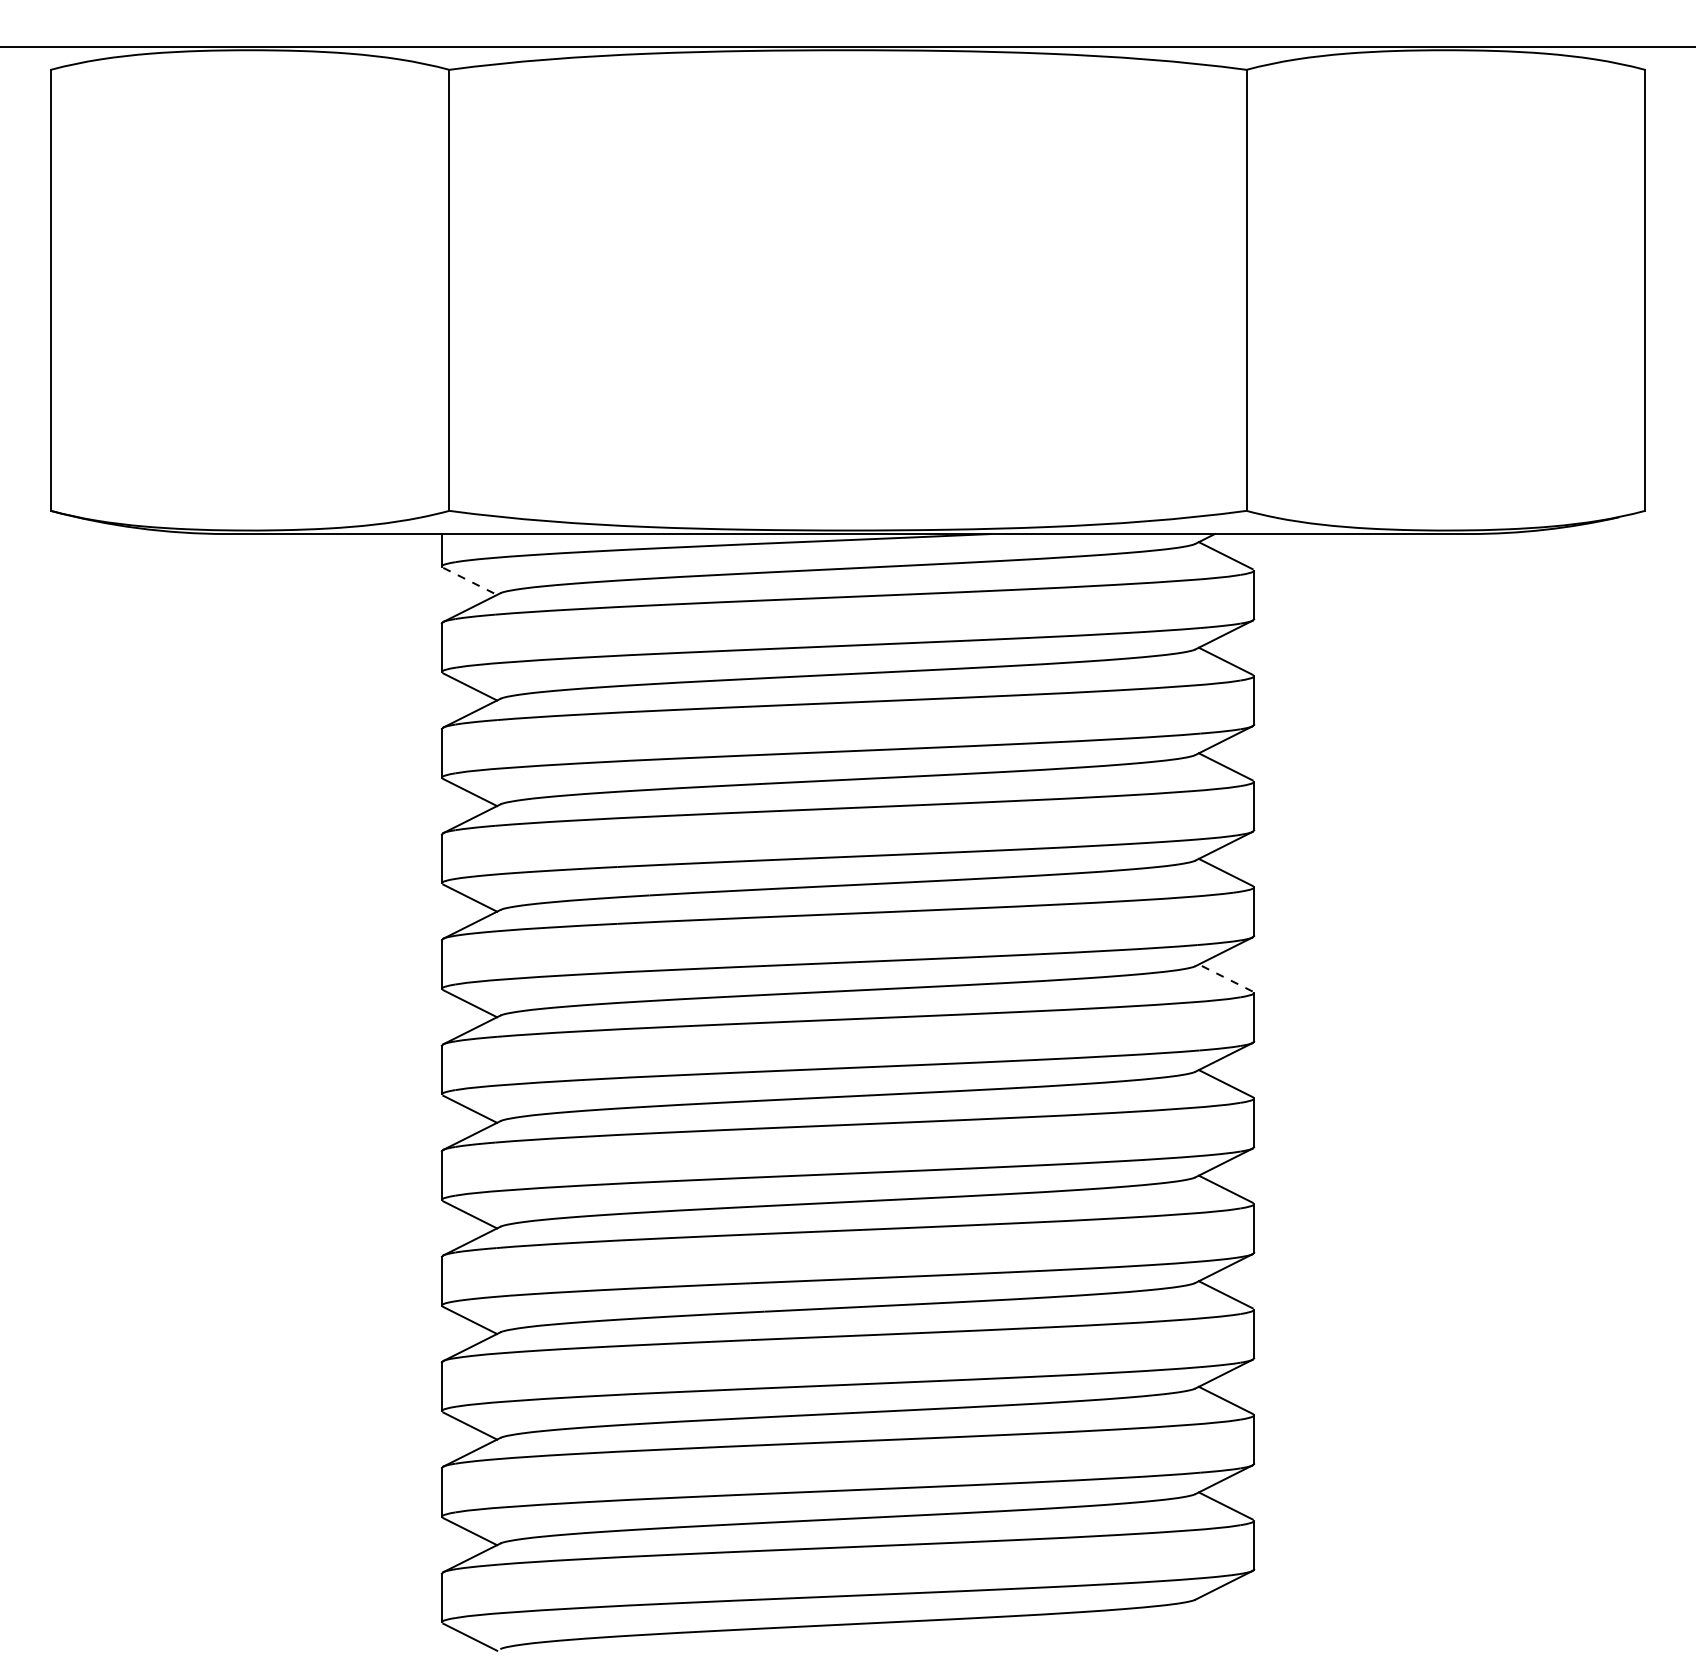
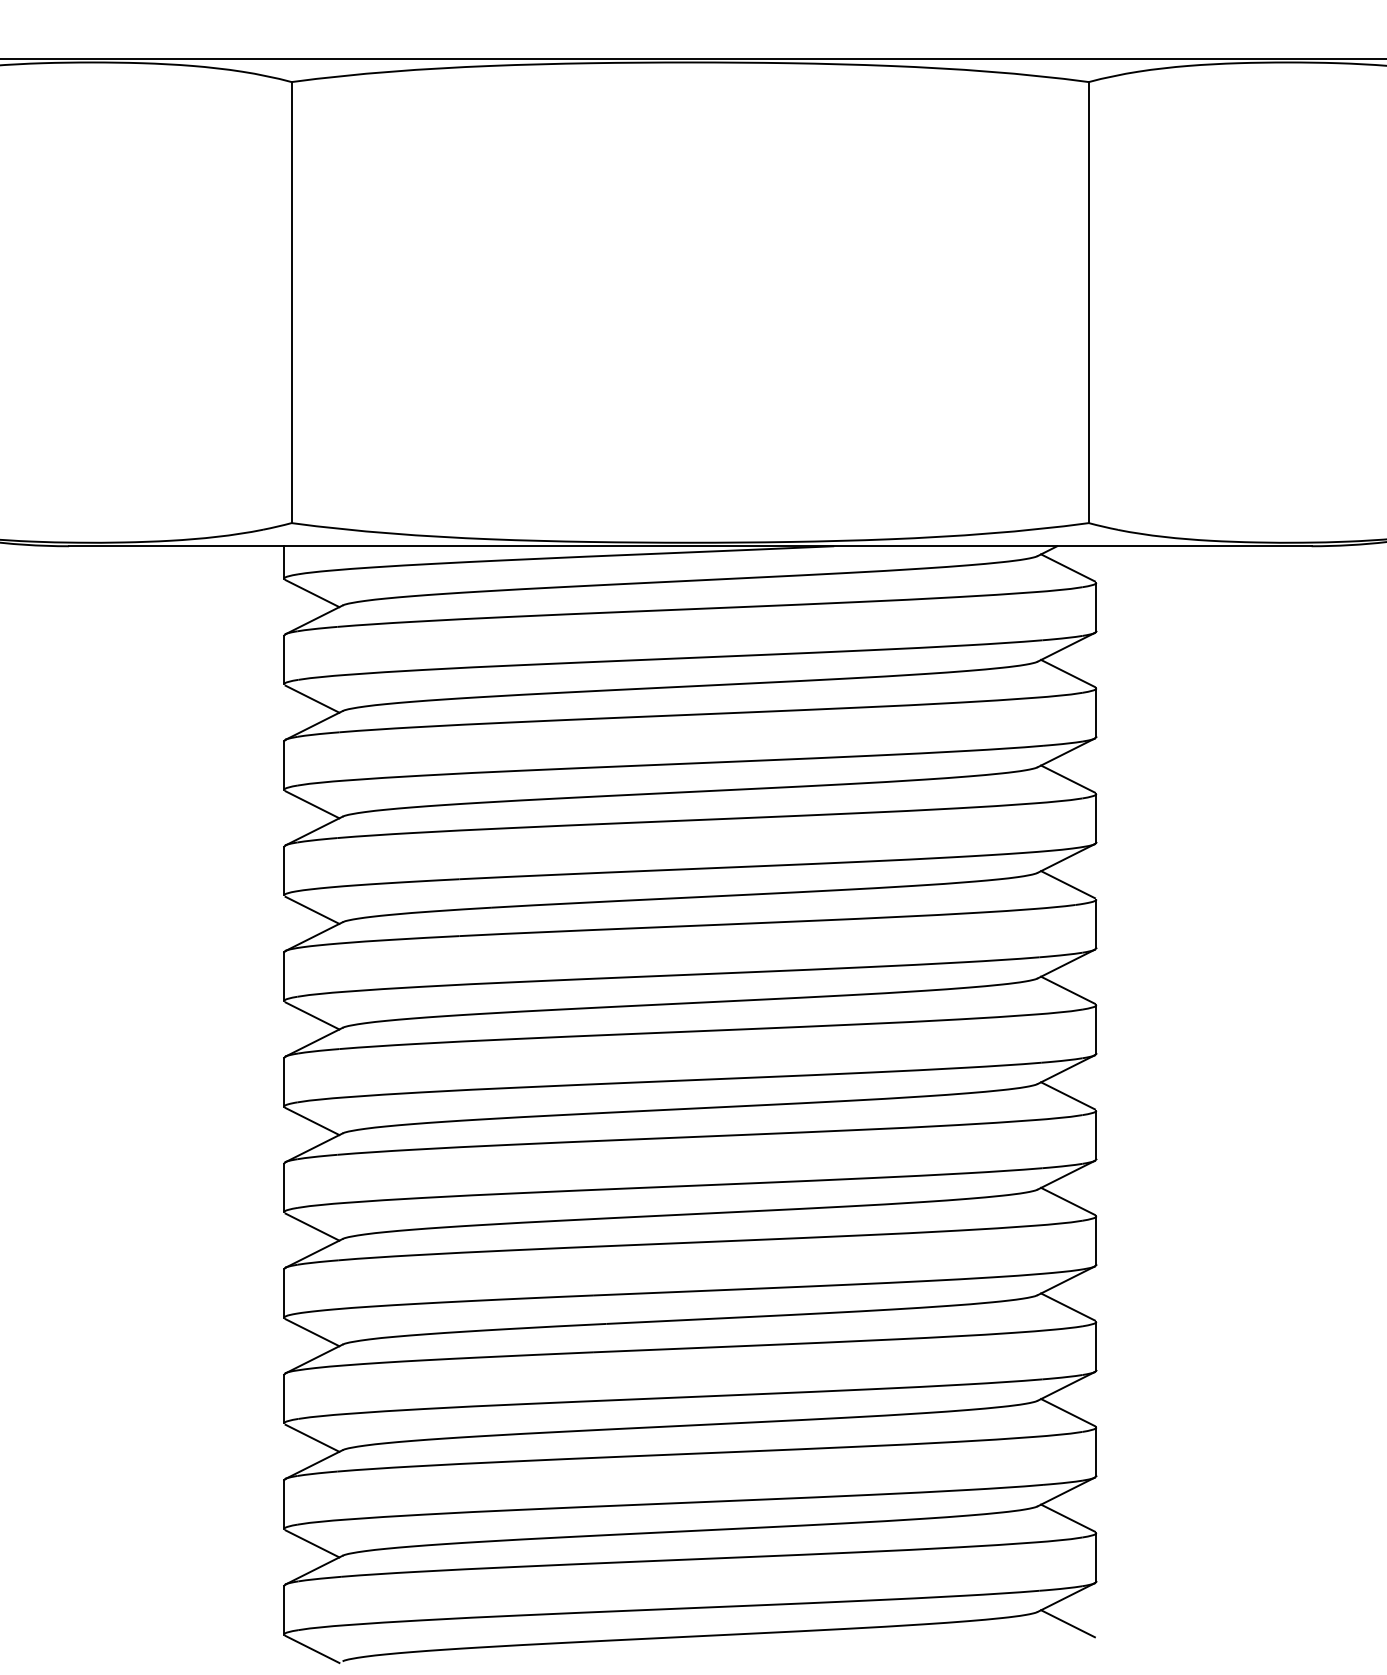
line: (470, 581) -> (312, 593), dashed -> solid
line: (1225, 977) -> (1067, 989), dashed -> solid
line: (1225, 1611) -> (1067, 1623), added

